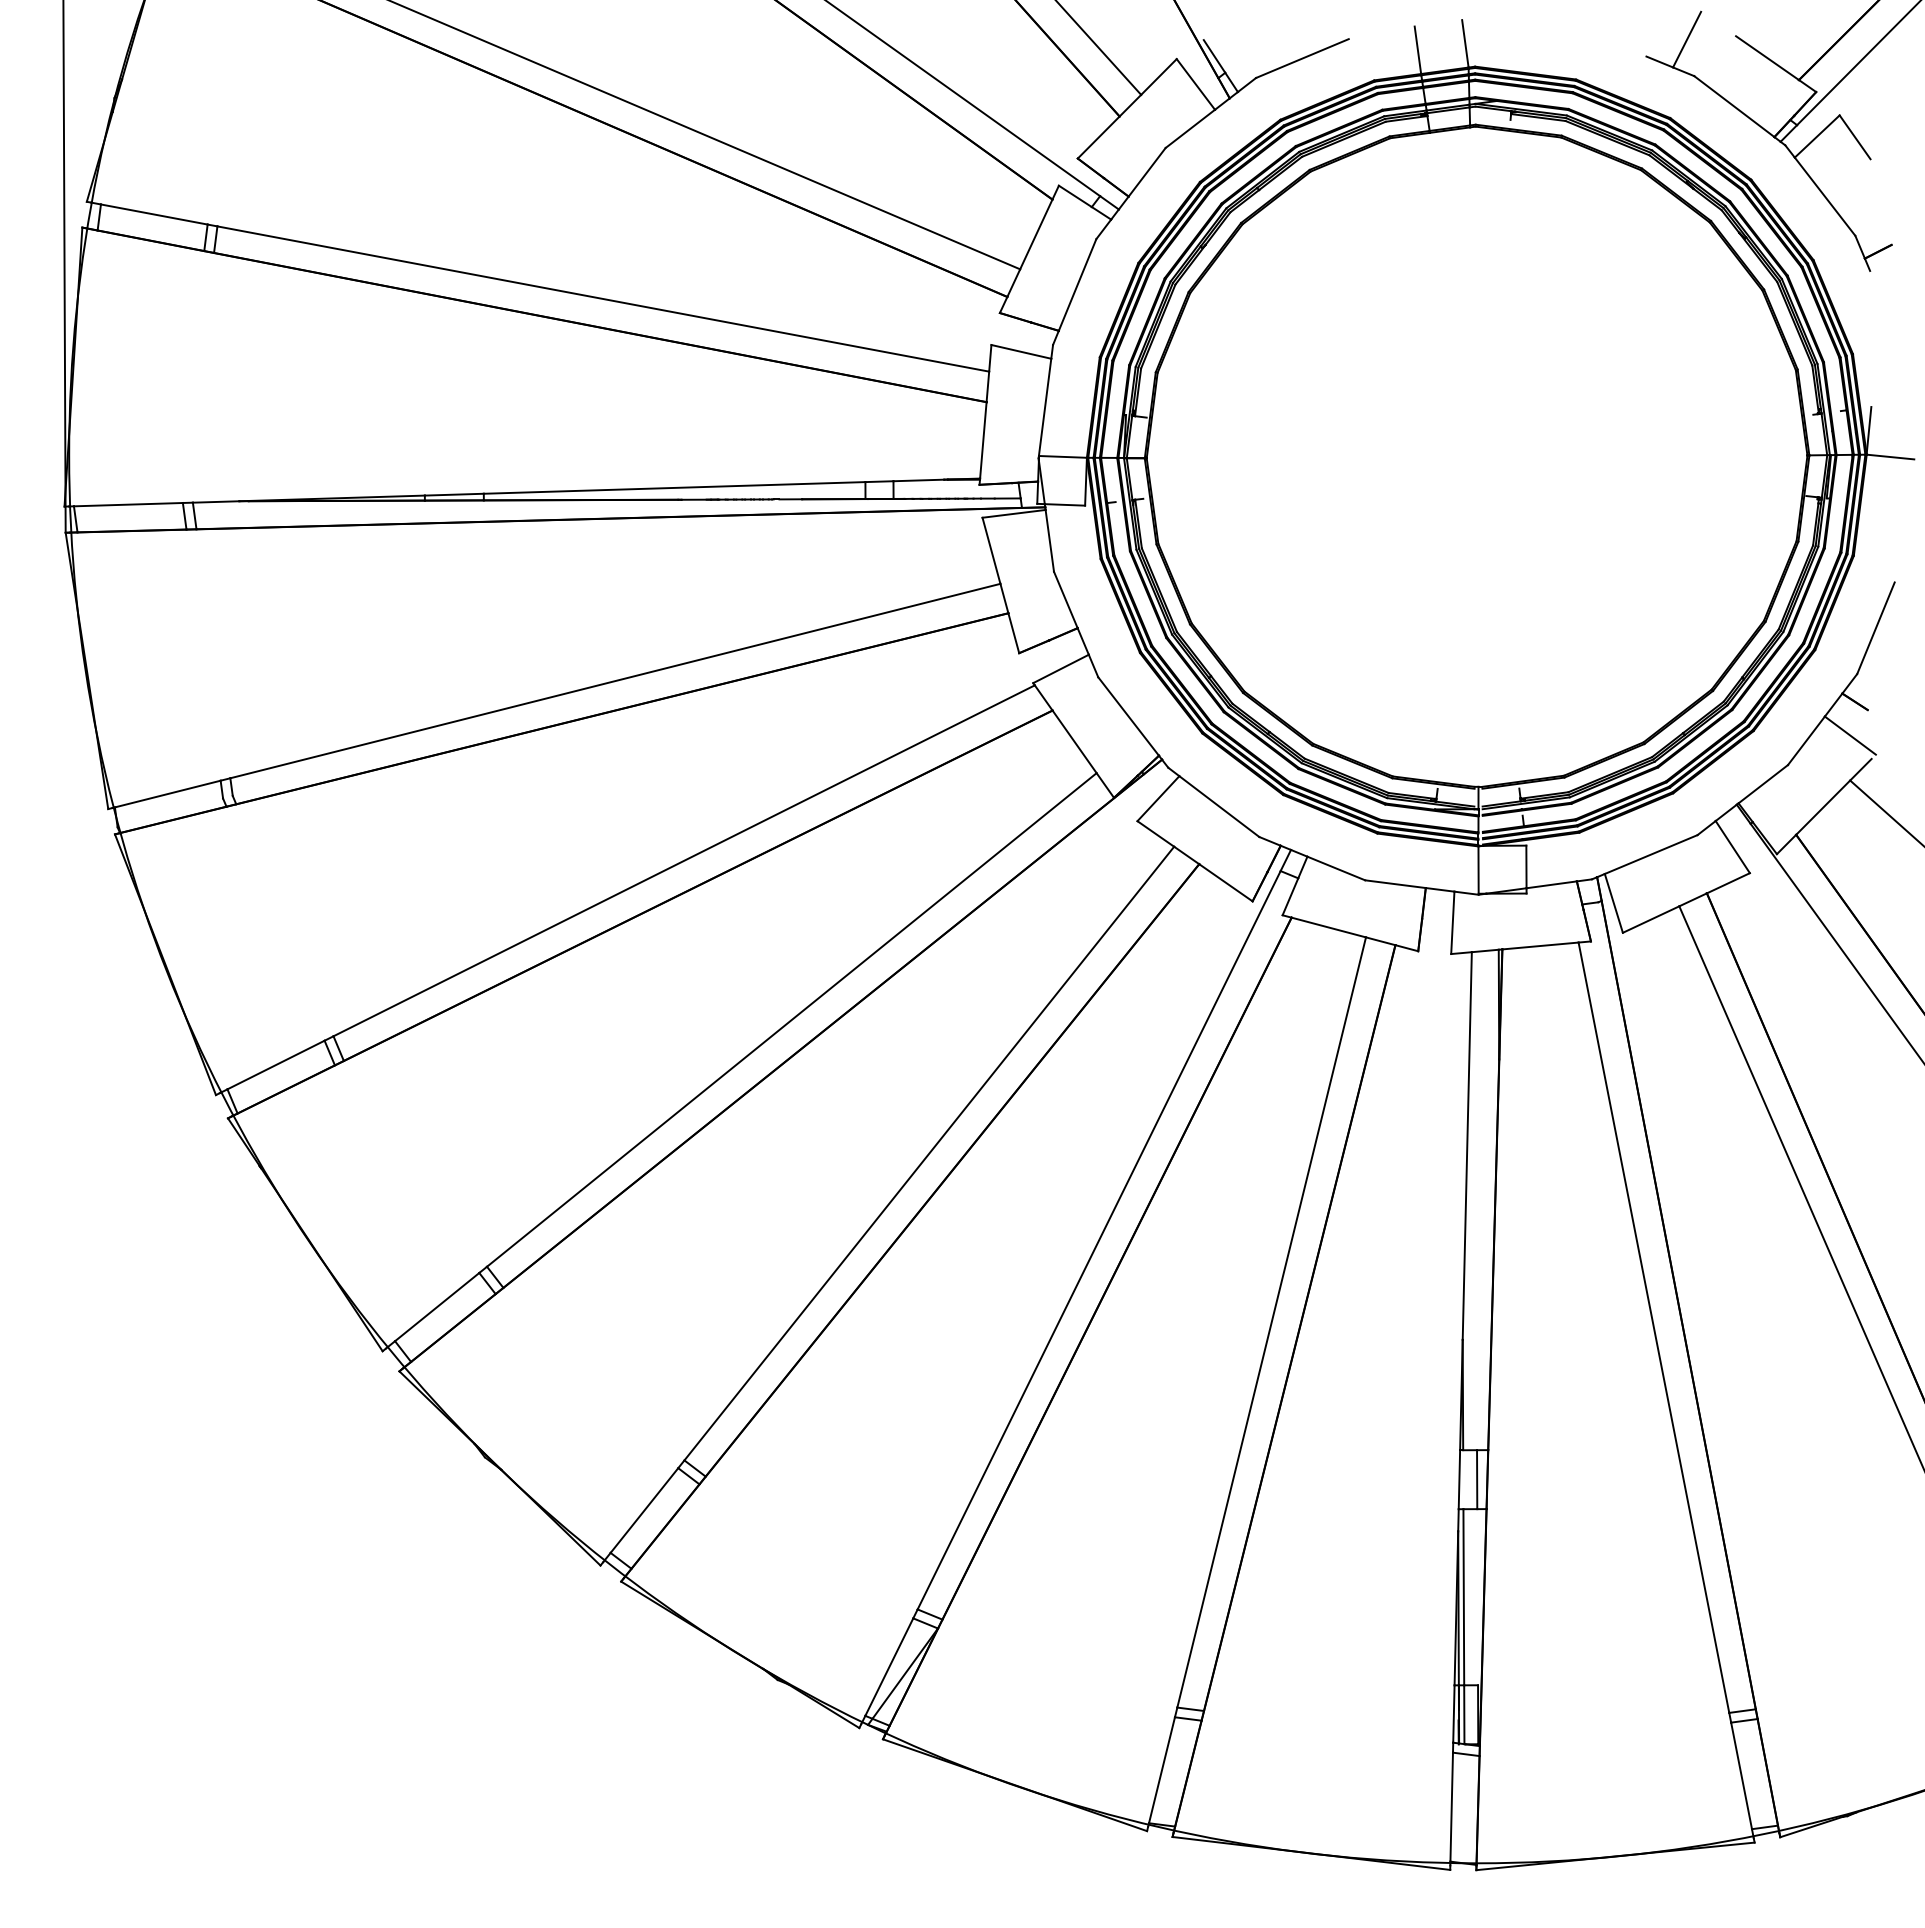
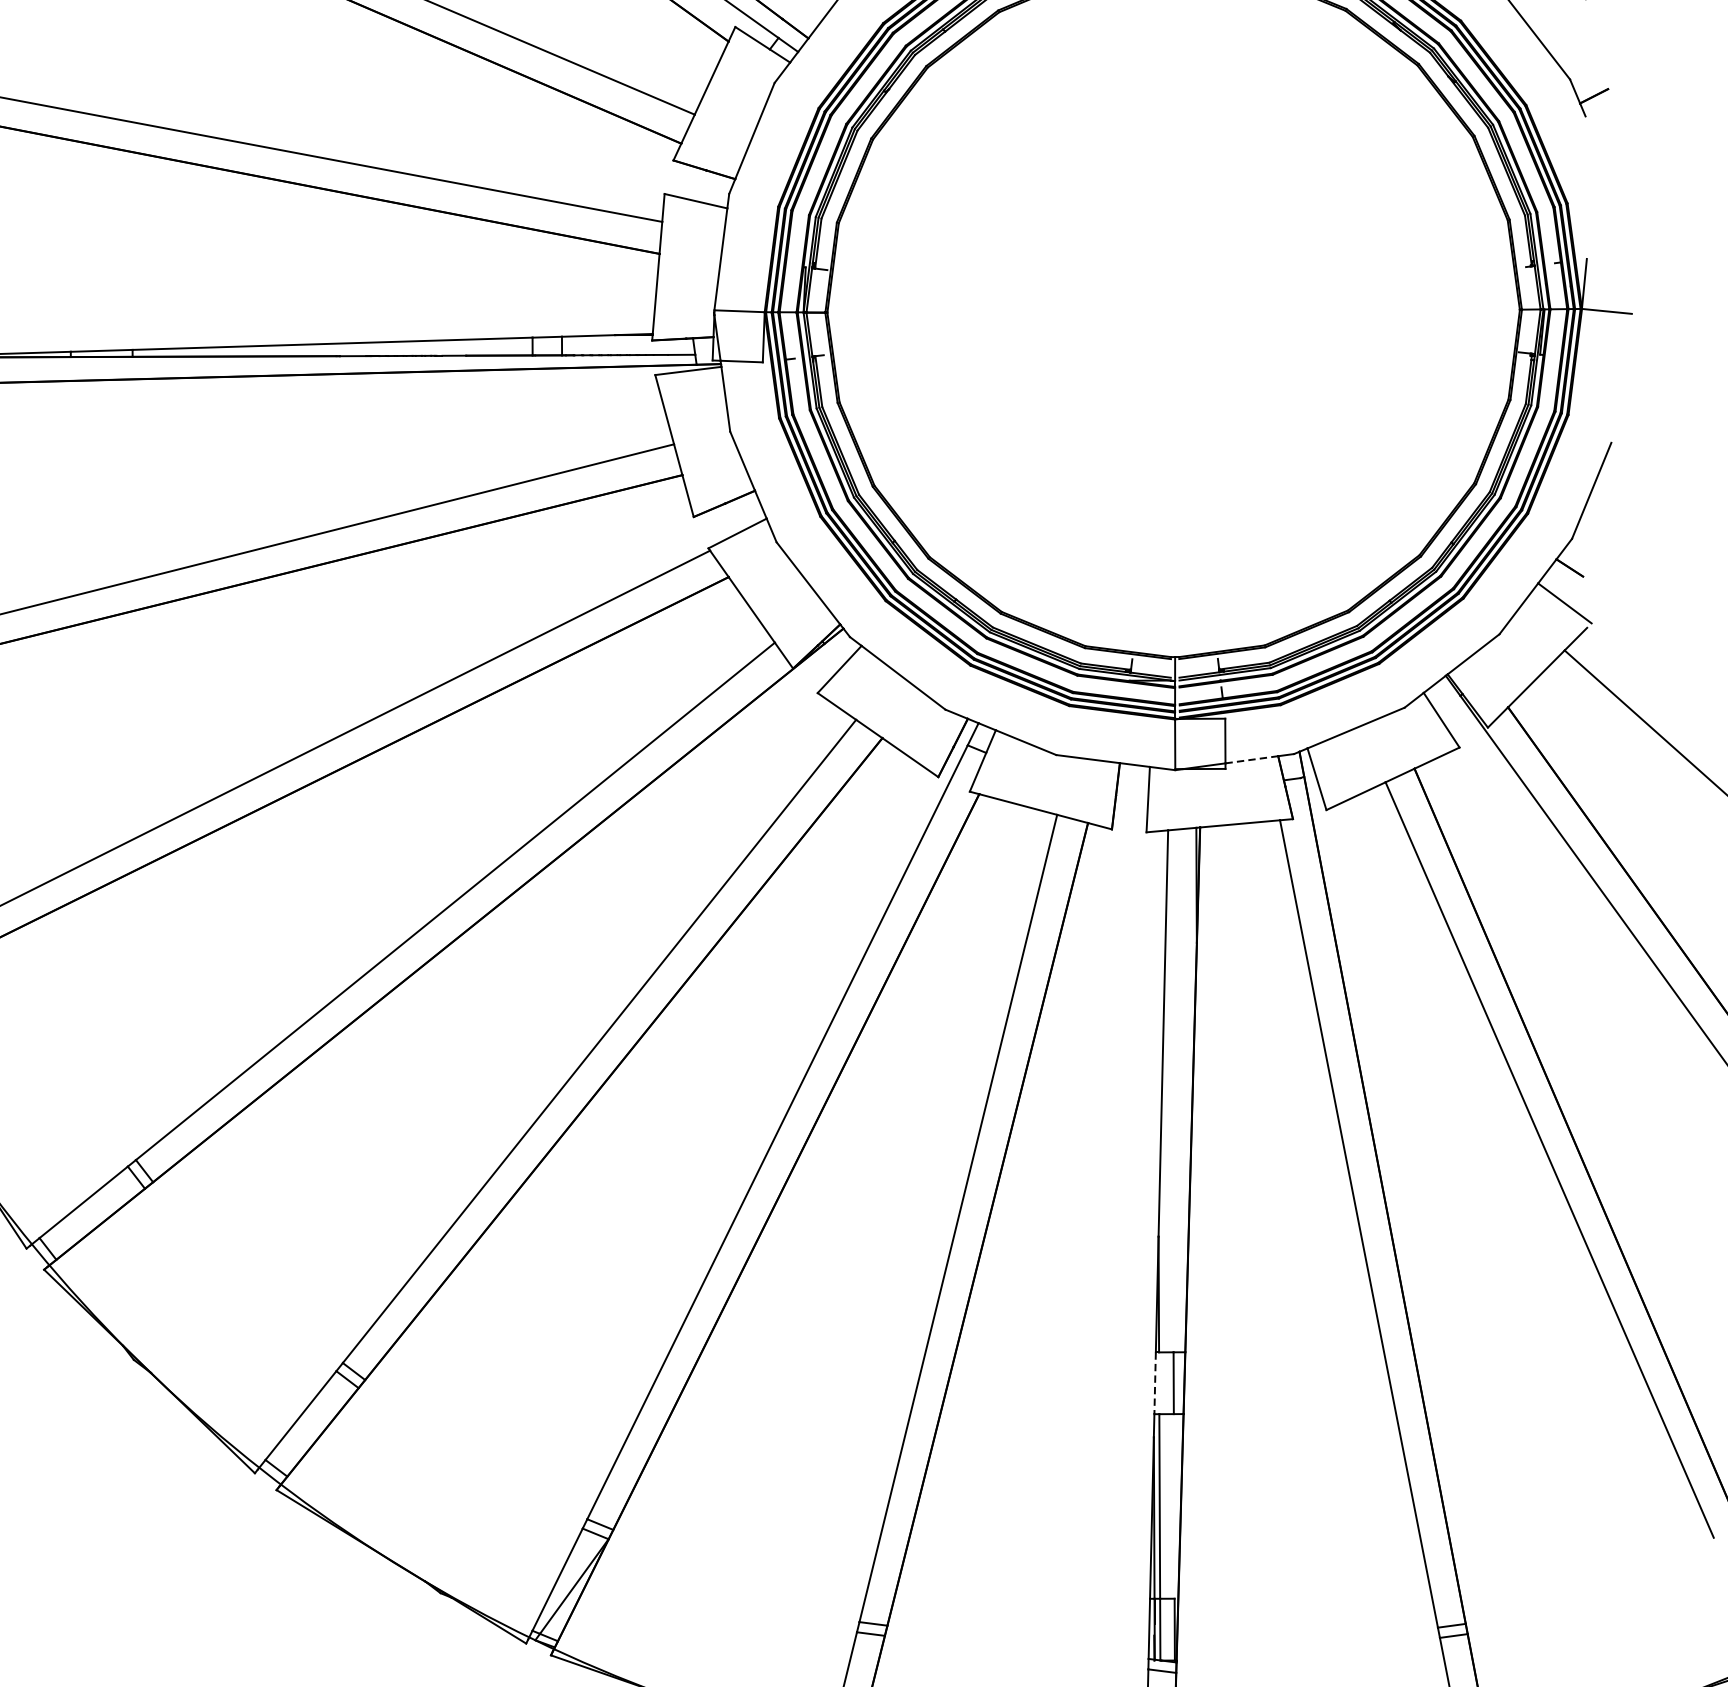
line: (1552, 884) -> (1252, 759), solid -> dashed
line: (1459, 1480) -> (1155, 1384), solid -> dashed

